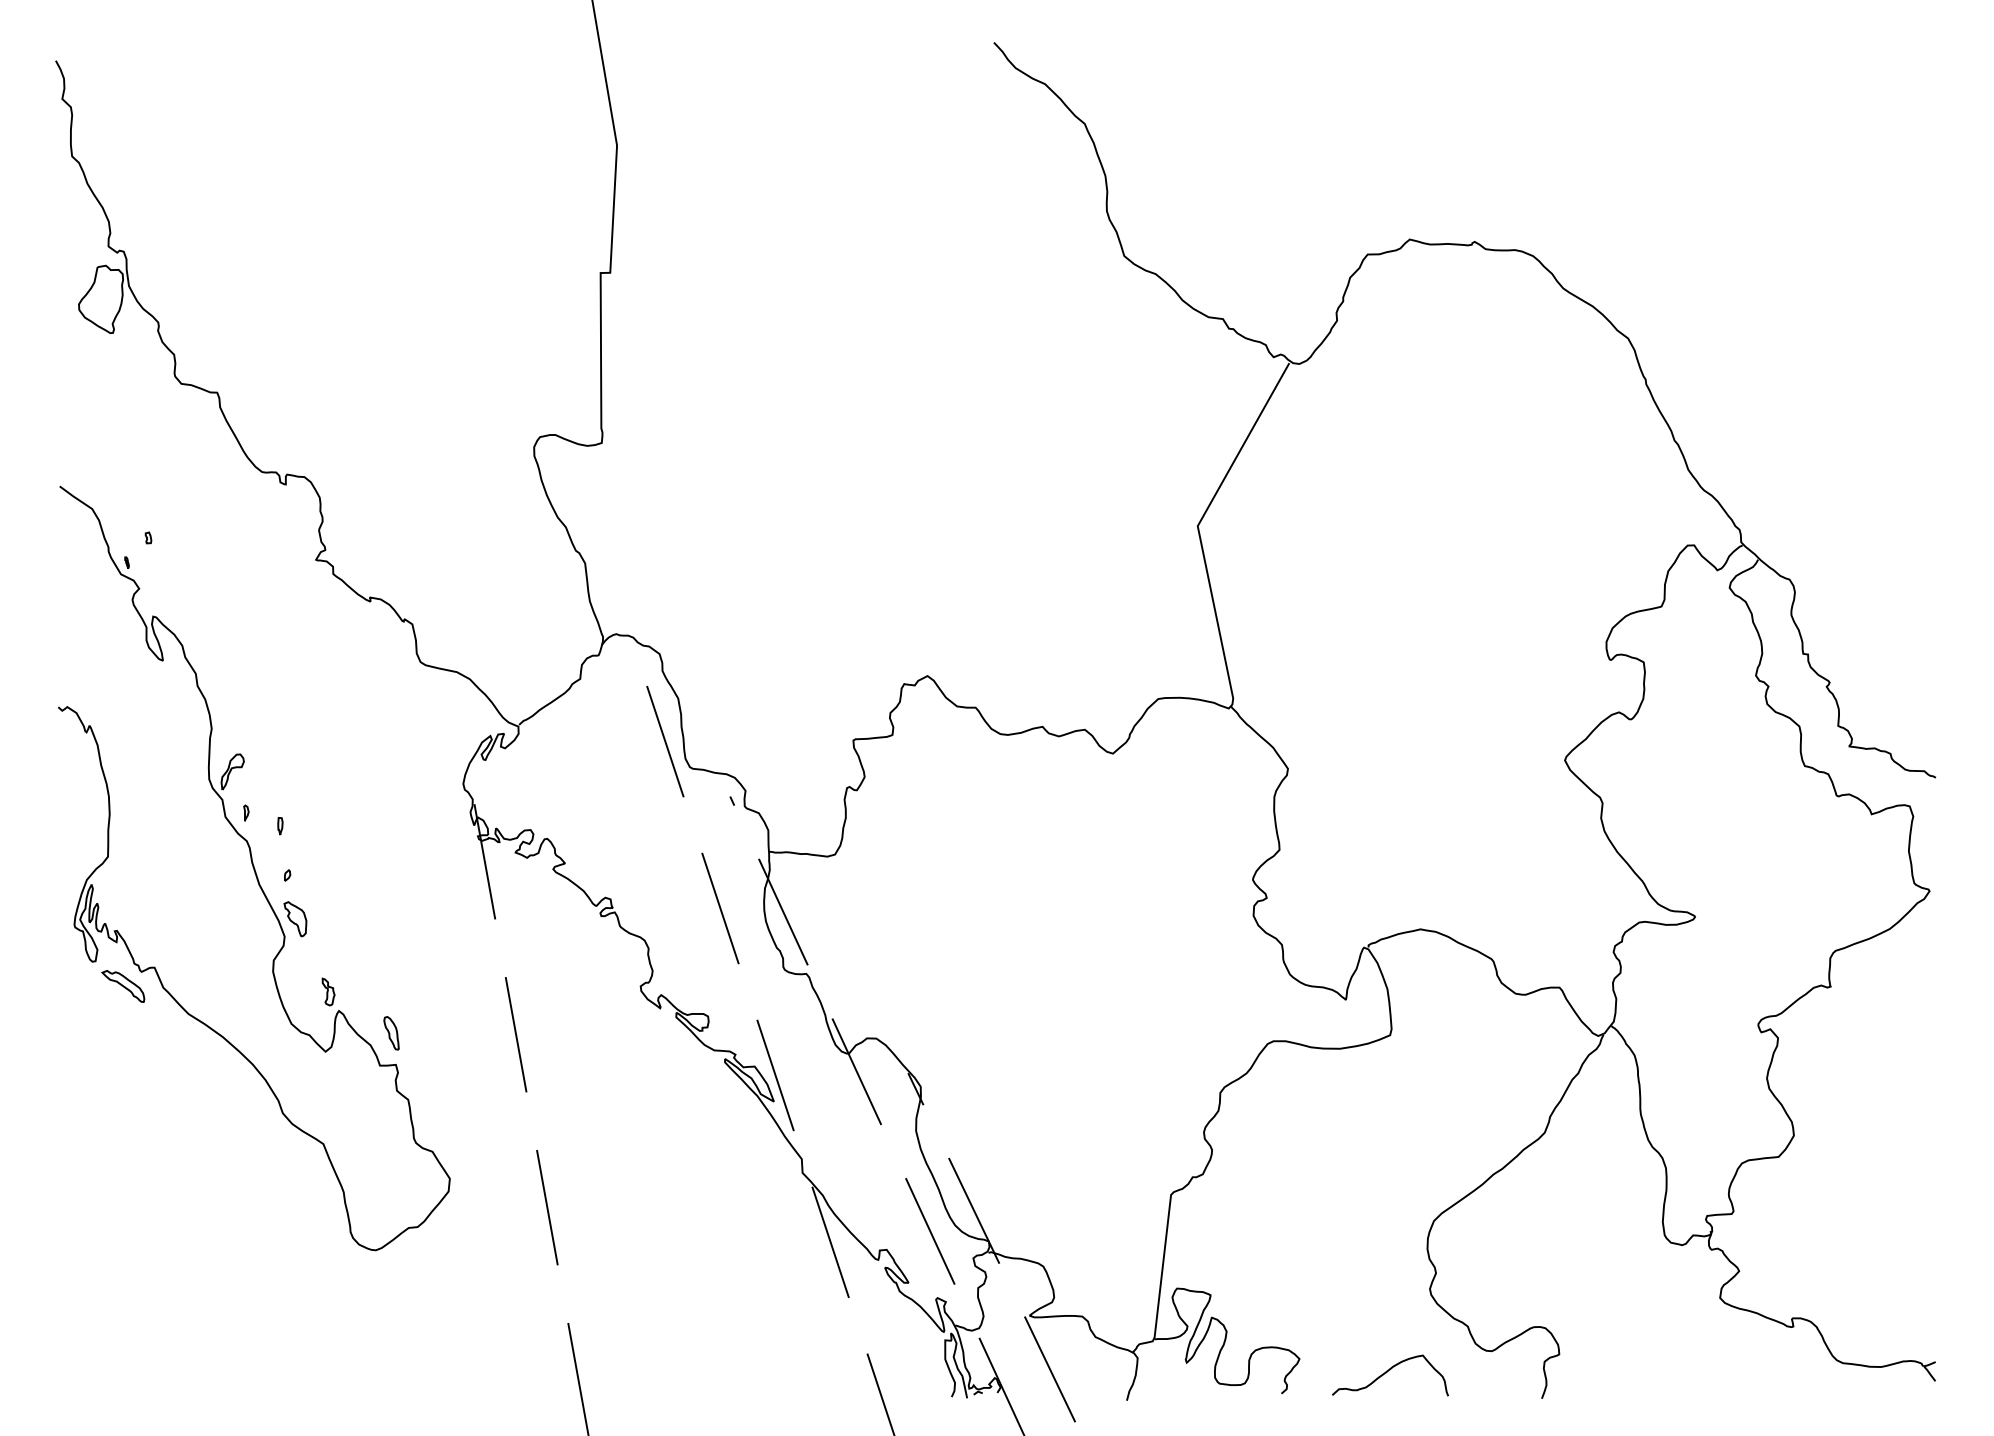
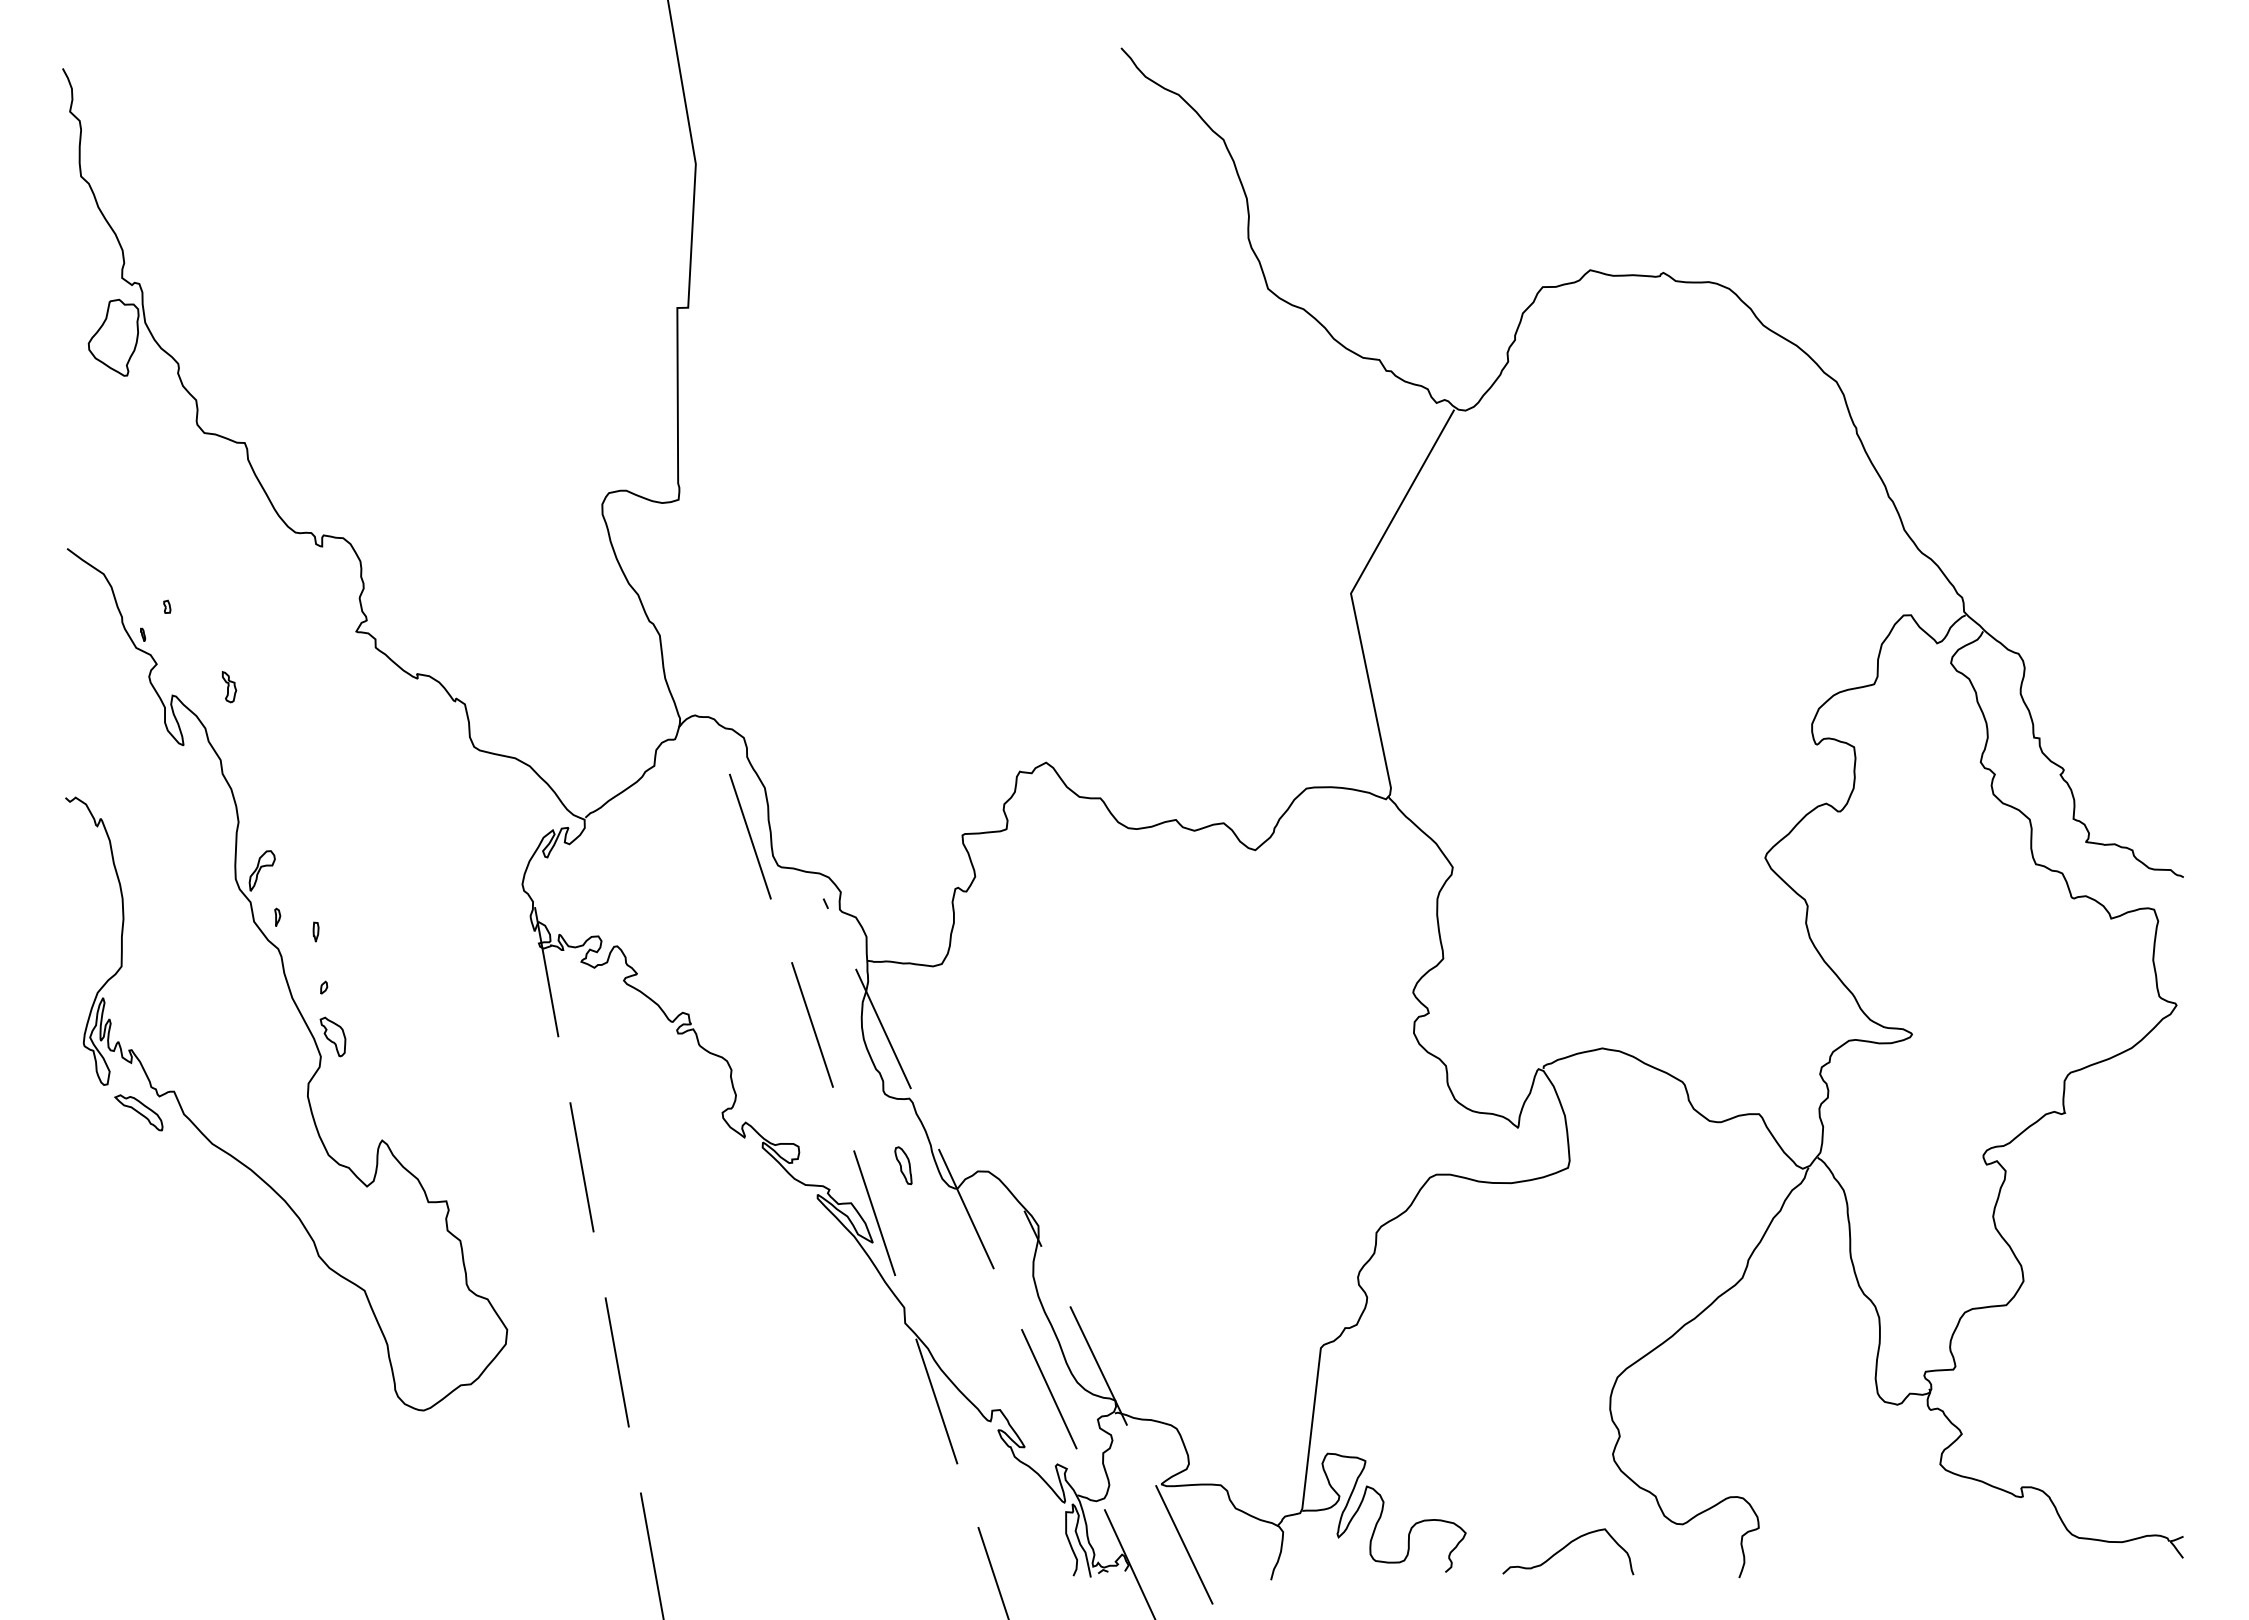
part: (328, 992) -> (229, 687), moved
part: (391, 1033) -> (903, 1165), moved

